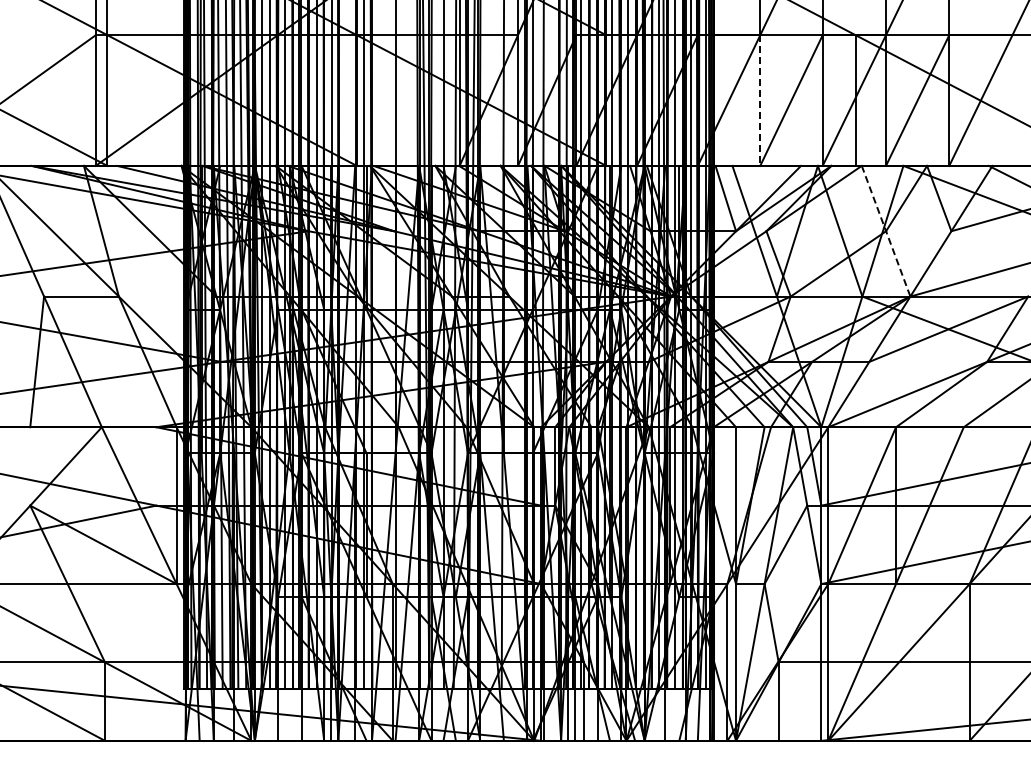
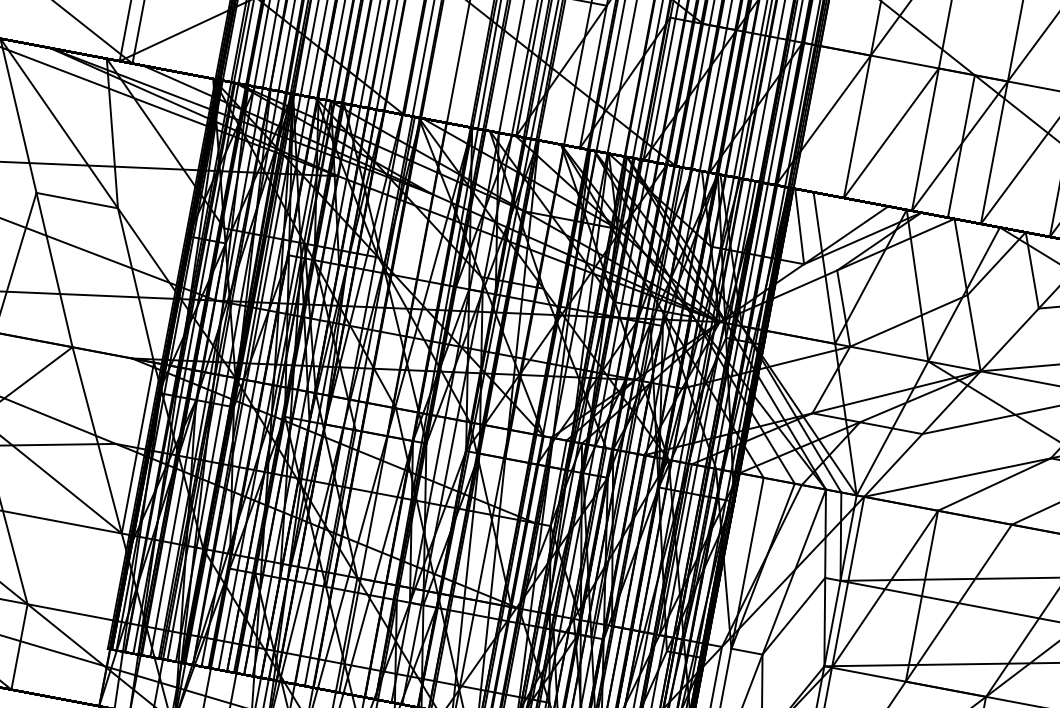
line: (760, 101) -> (857, 127), dashed -> solid
line: (886, 231) -> (967, 295), dashed -> solid

